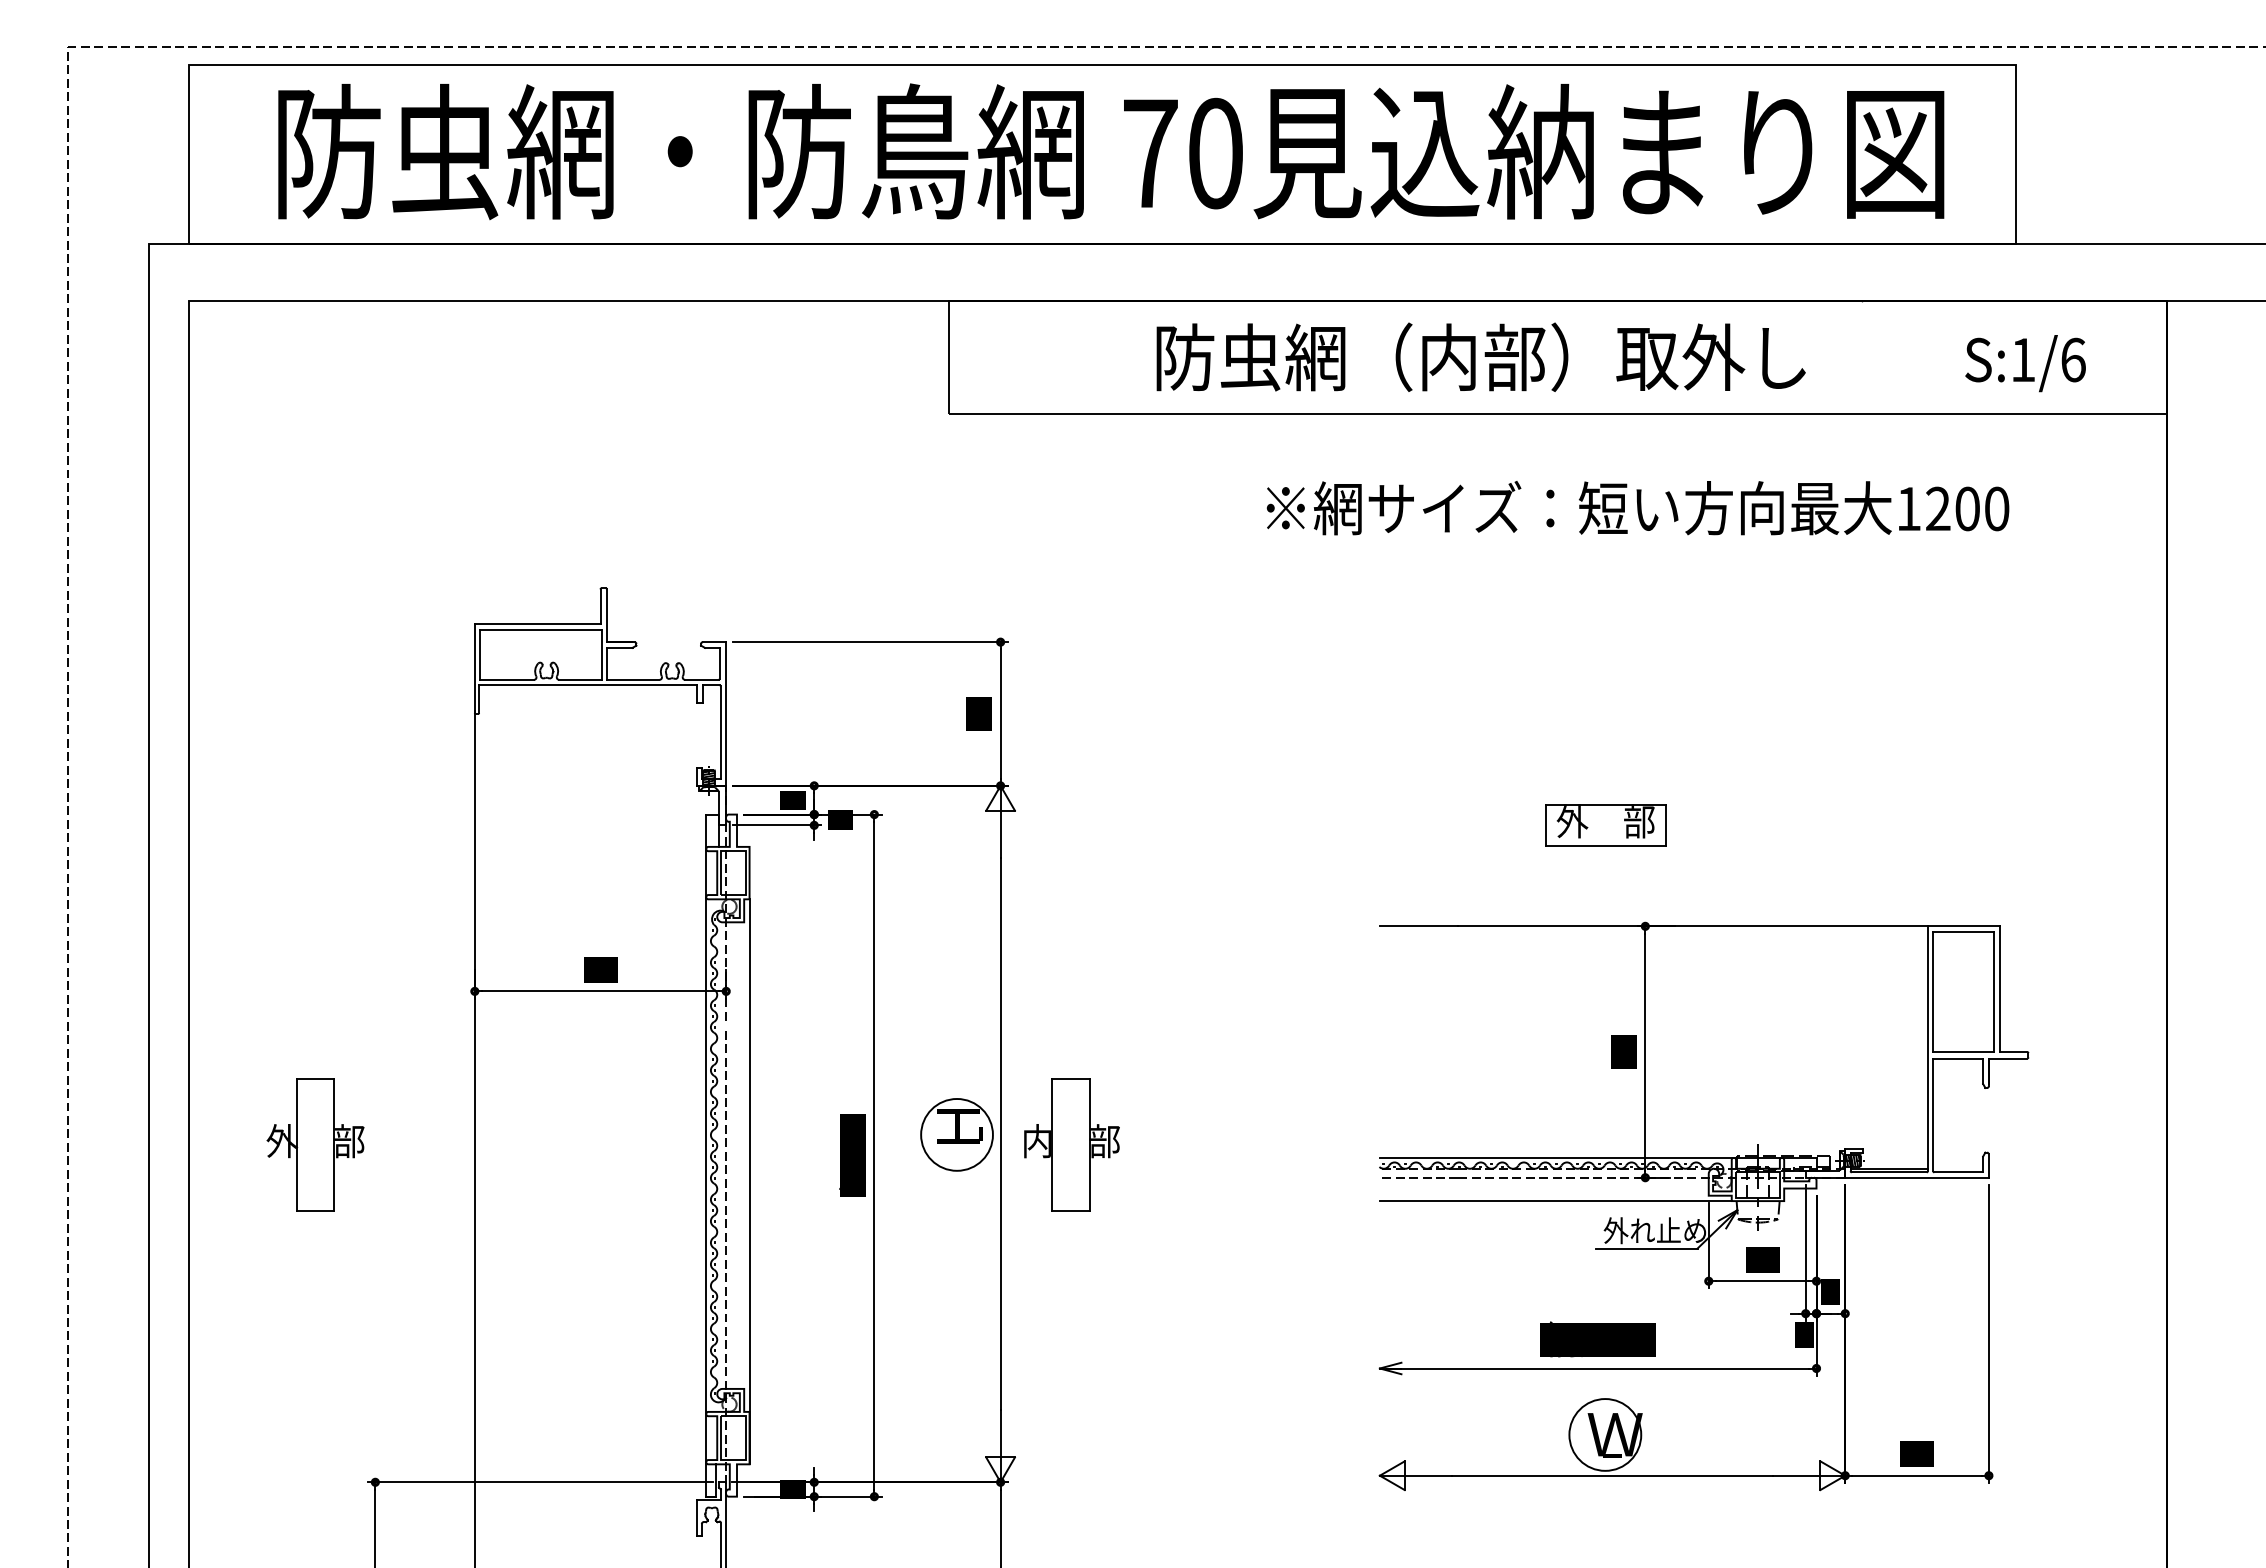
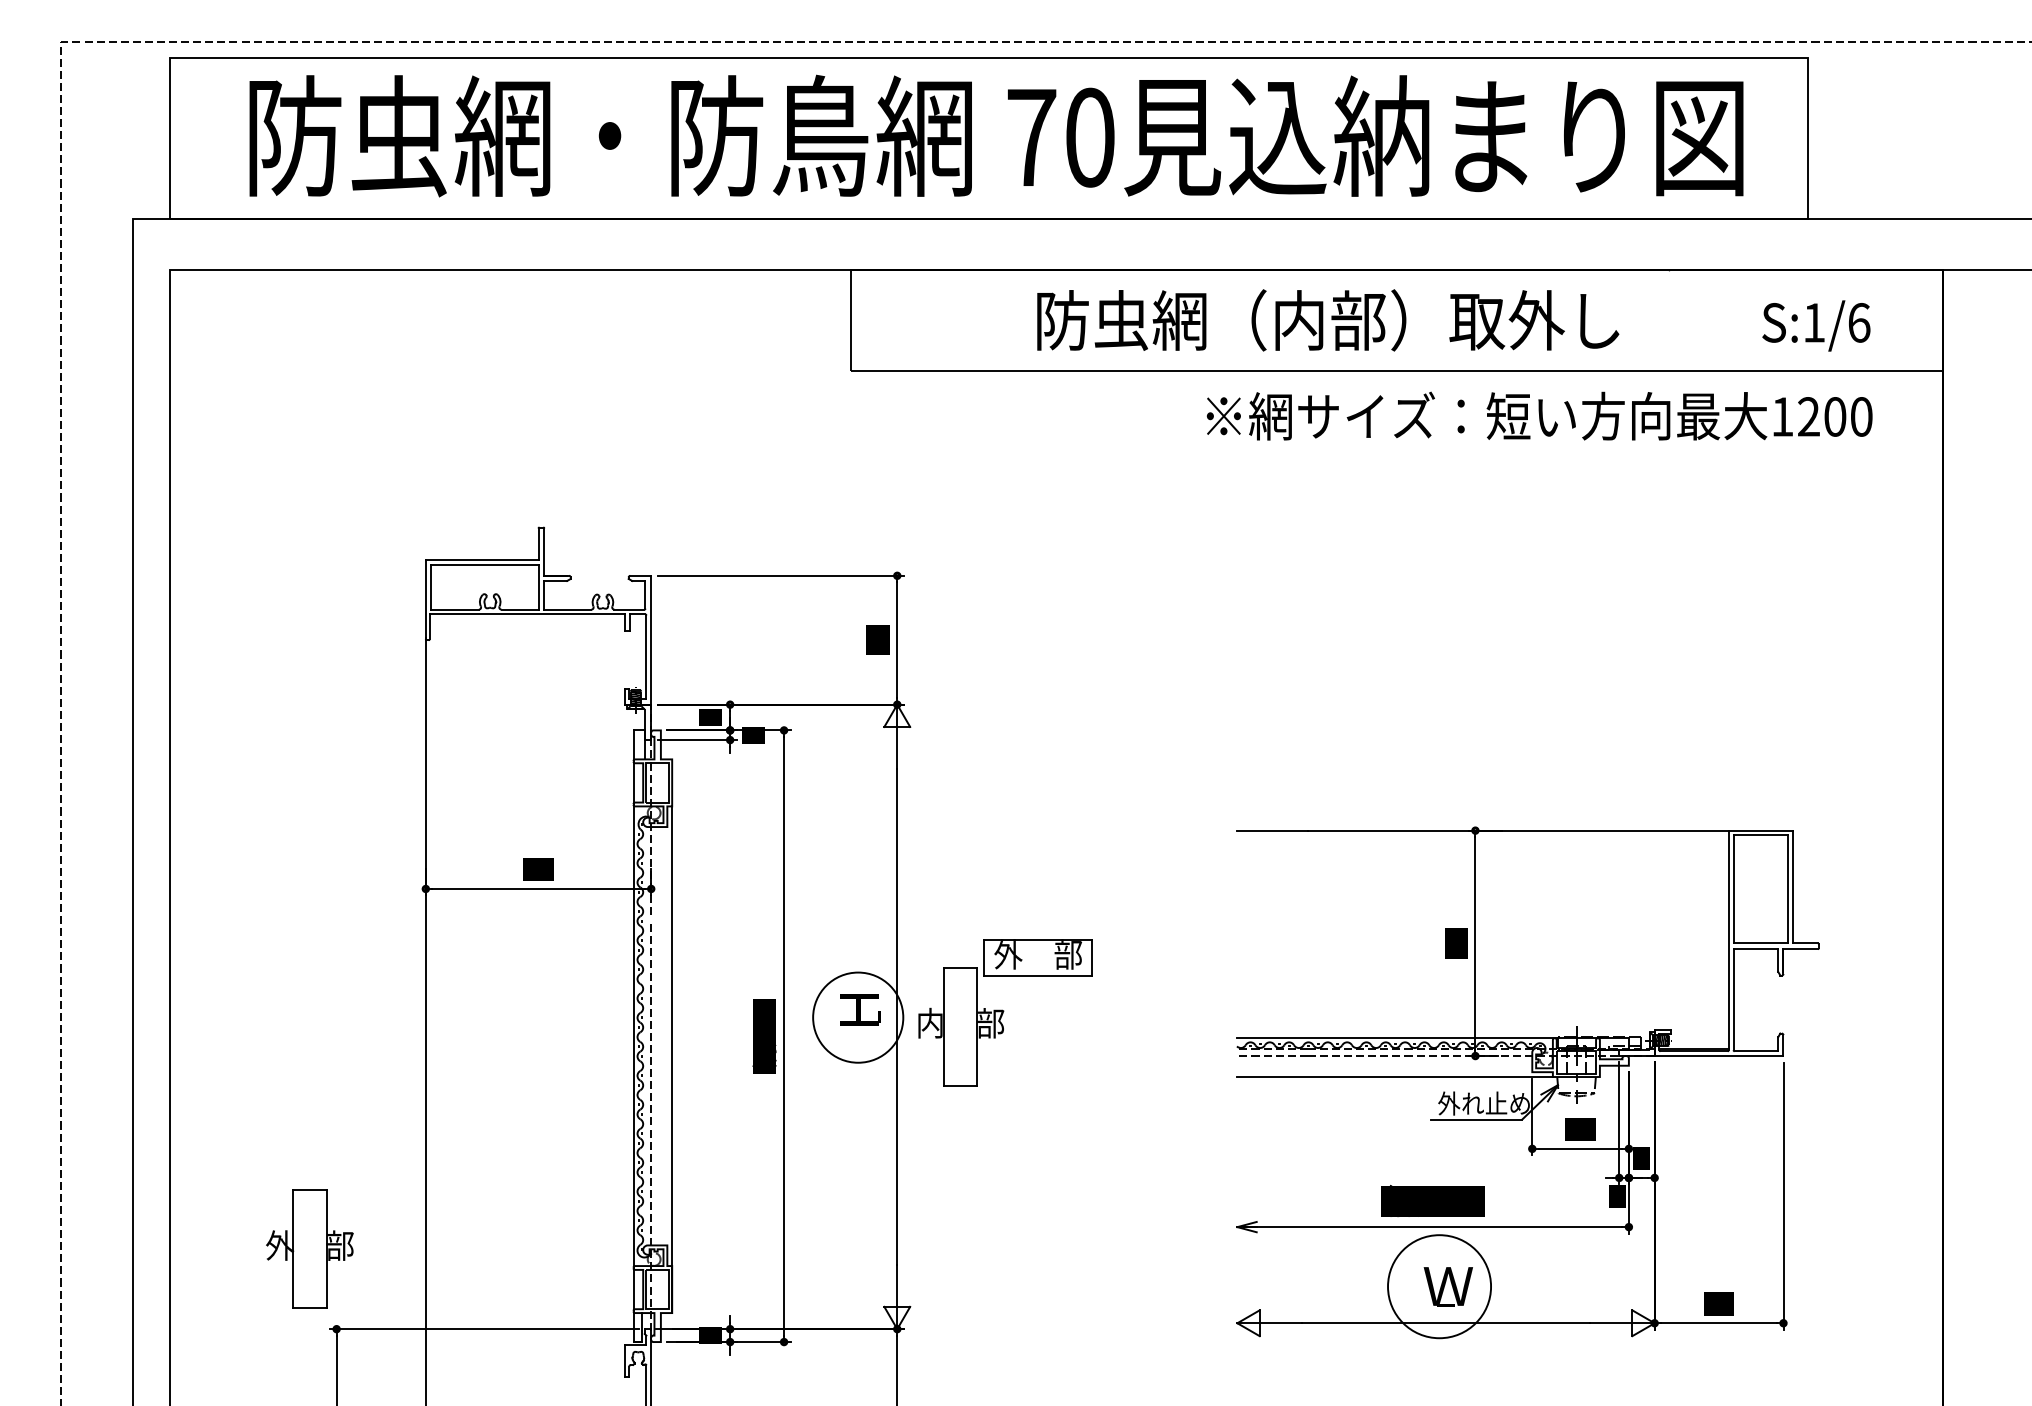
text: (1637, 508) -> (1539, 416), moved
part: (1605, 825) -> (1037, 958), moved
circle: (956, 1134) -> (857, 1017), size x1.4
part: (315, 1144) -> (309, 1248), moved
circle: (1605, 1434) -> (1439, 1286), size x1.6

